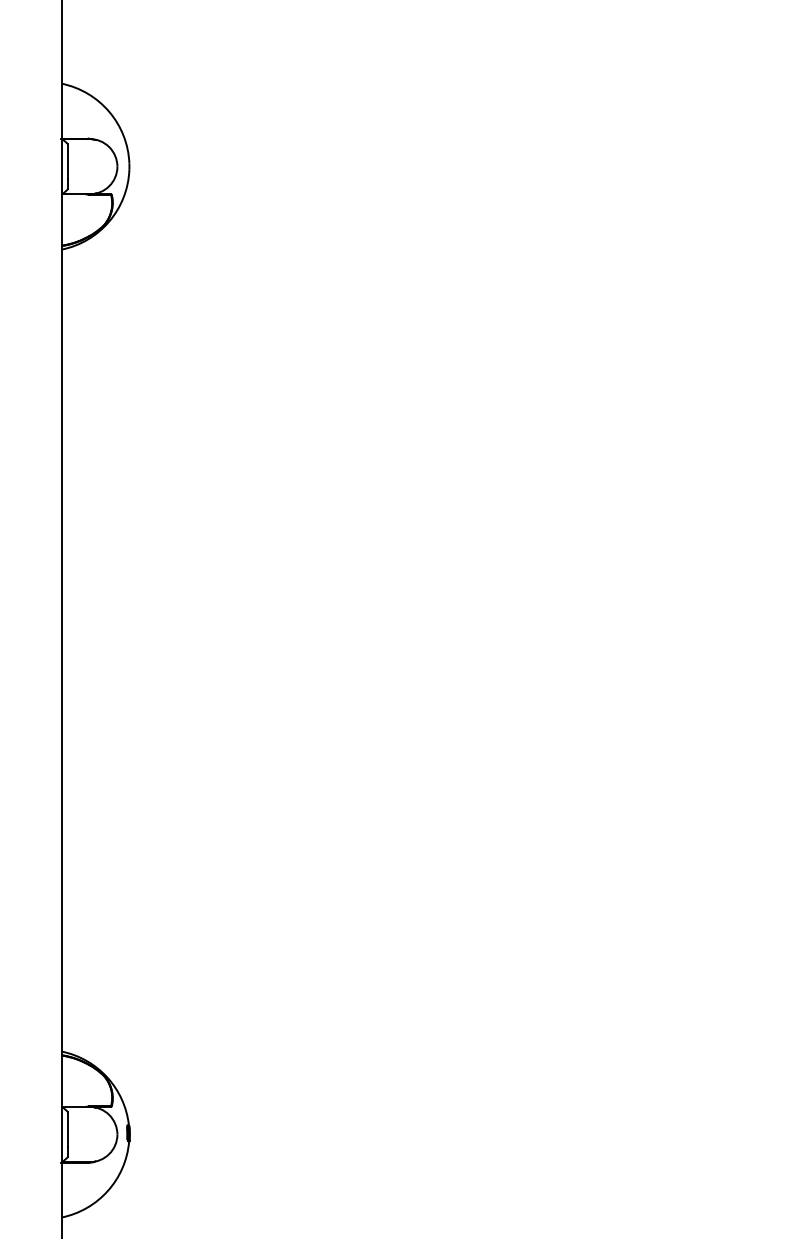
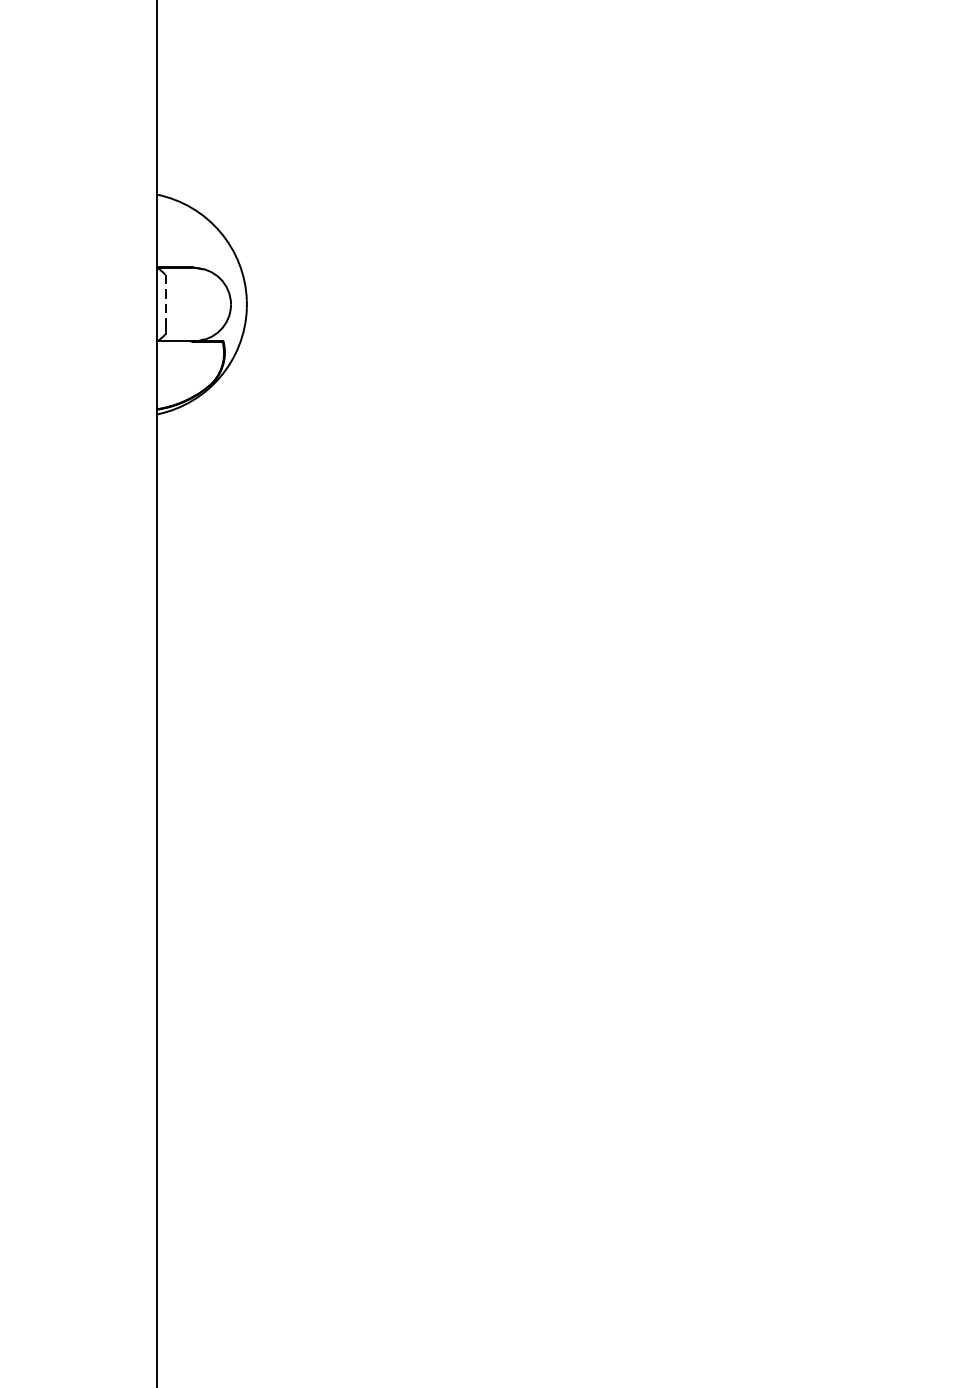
line: (67, 162) -> (164, 299), solid -> dashed

